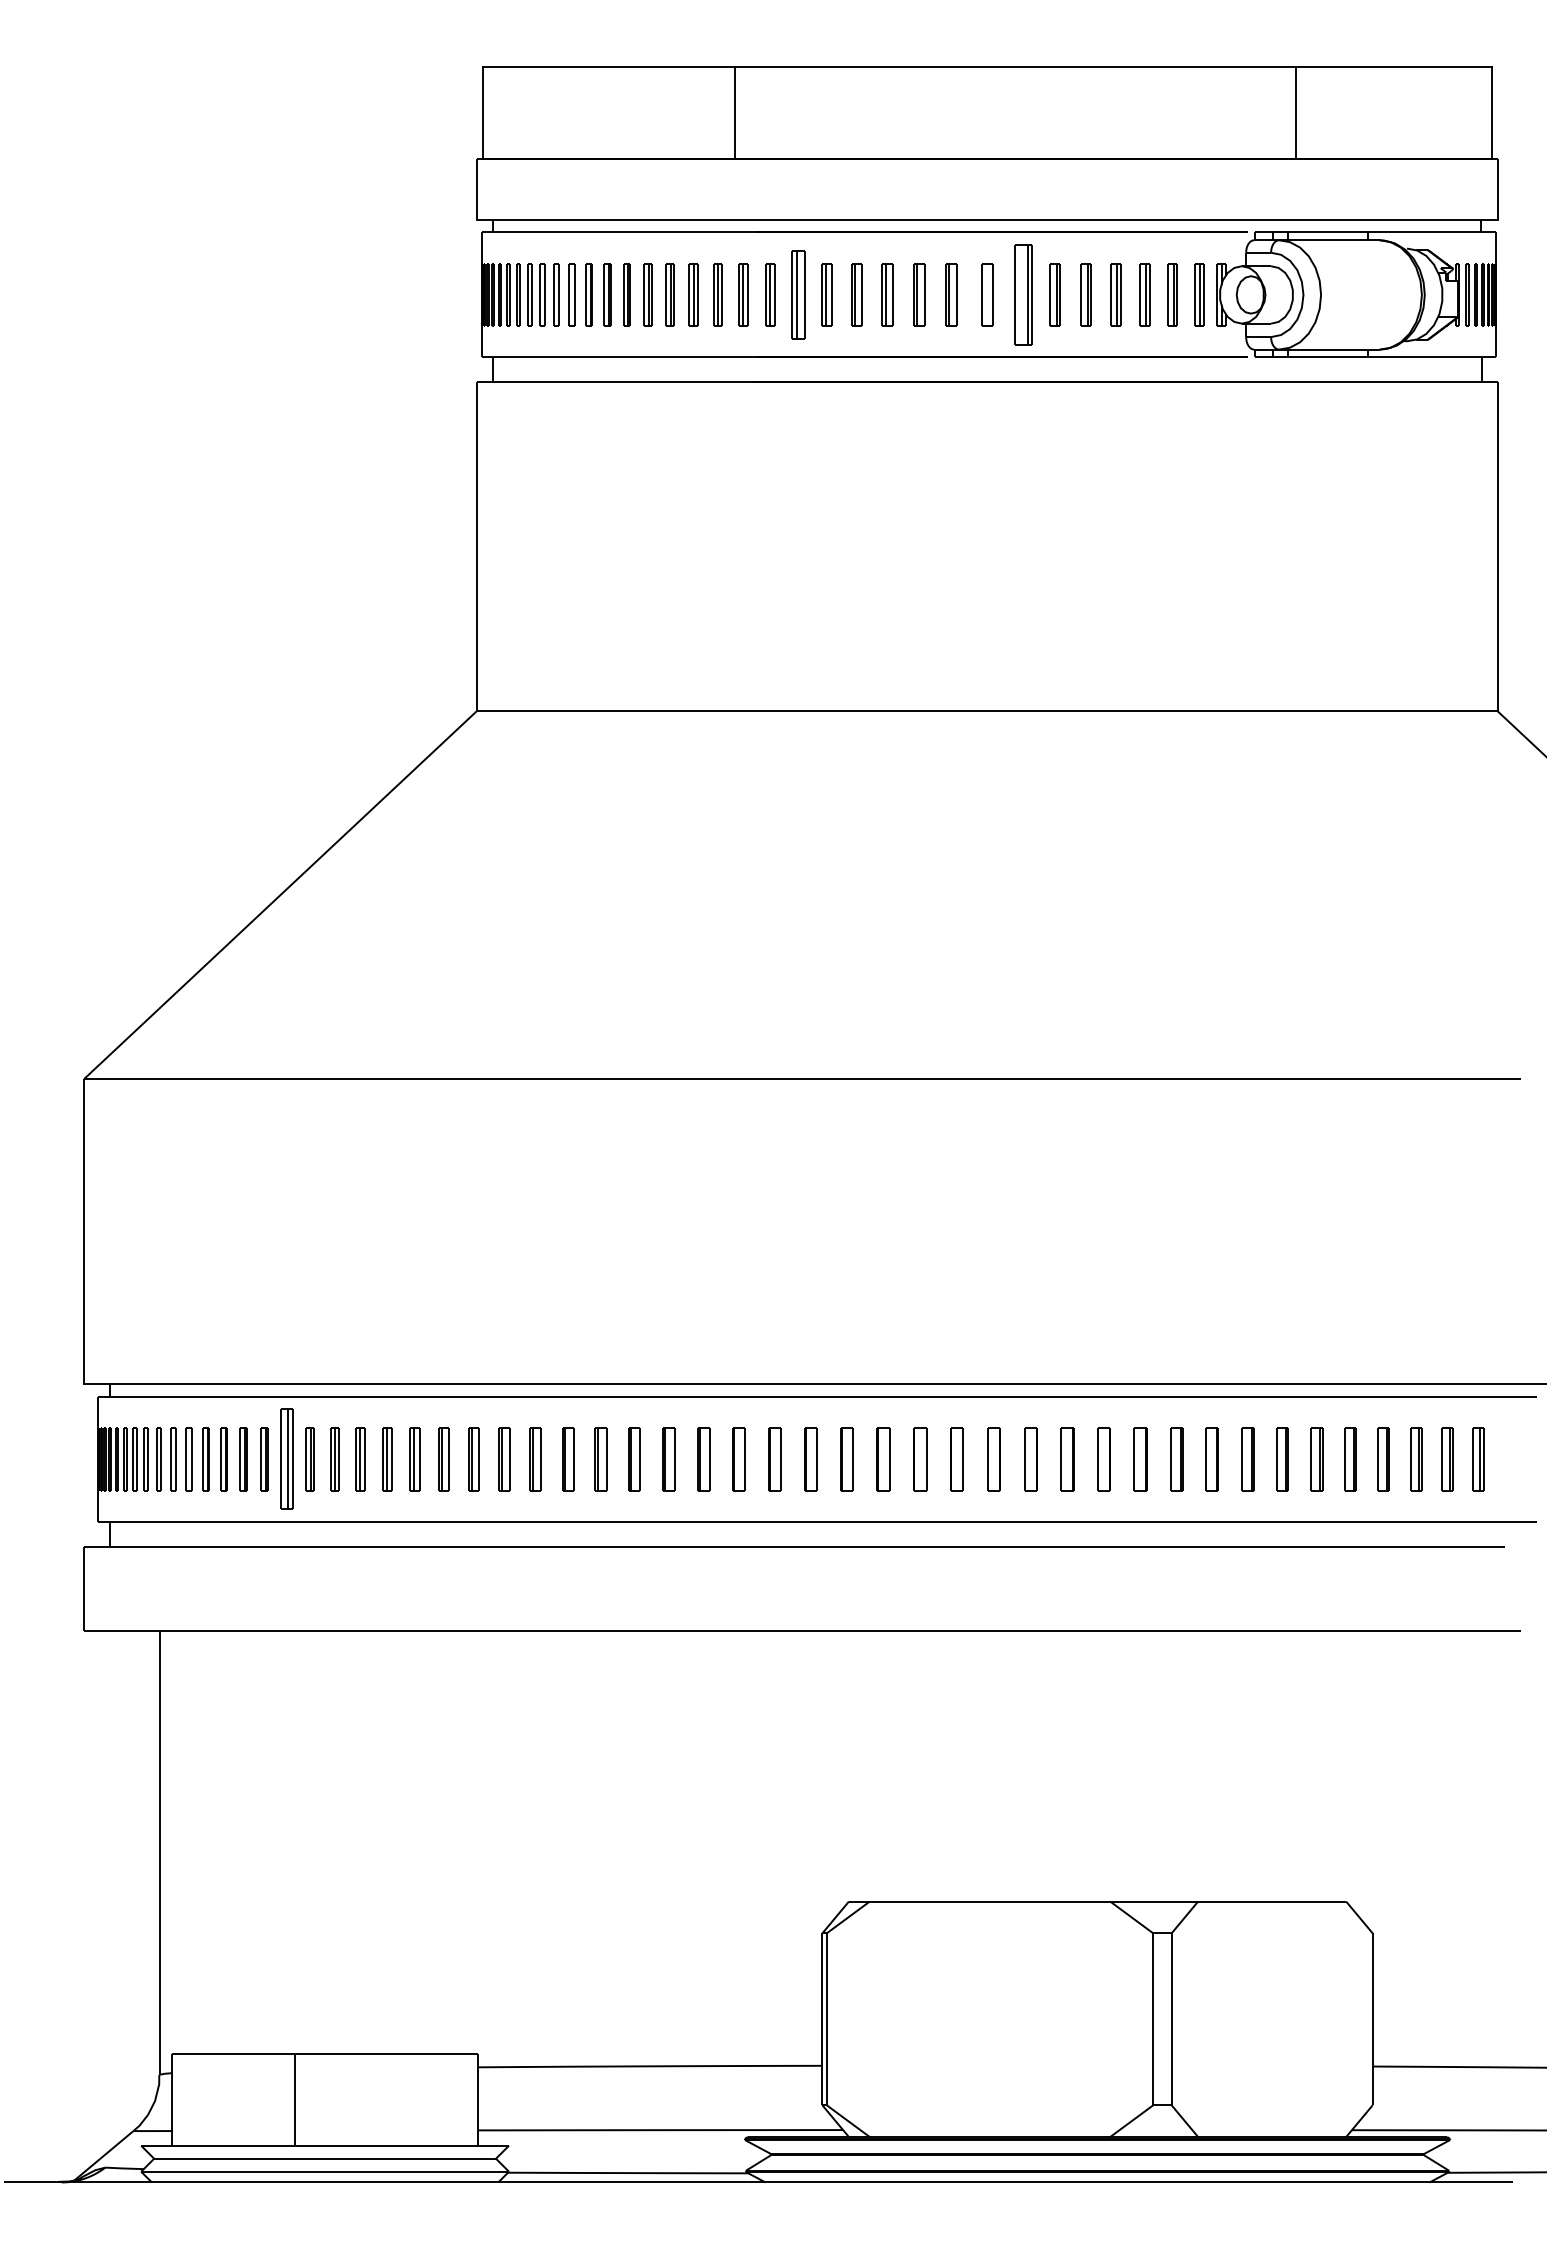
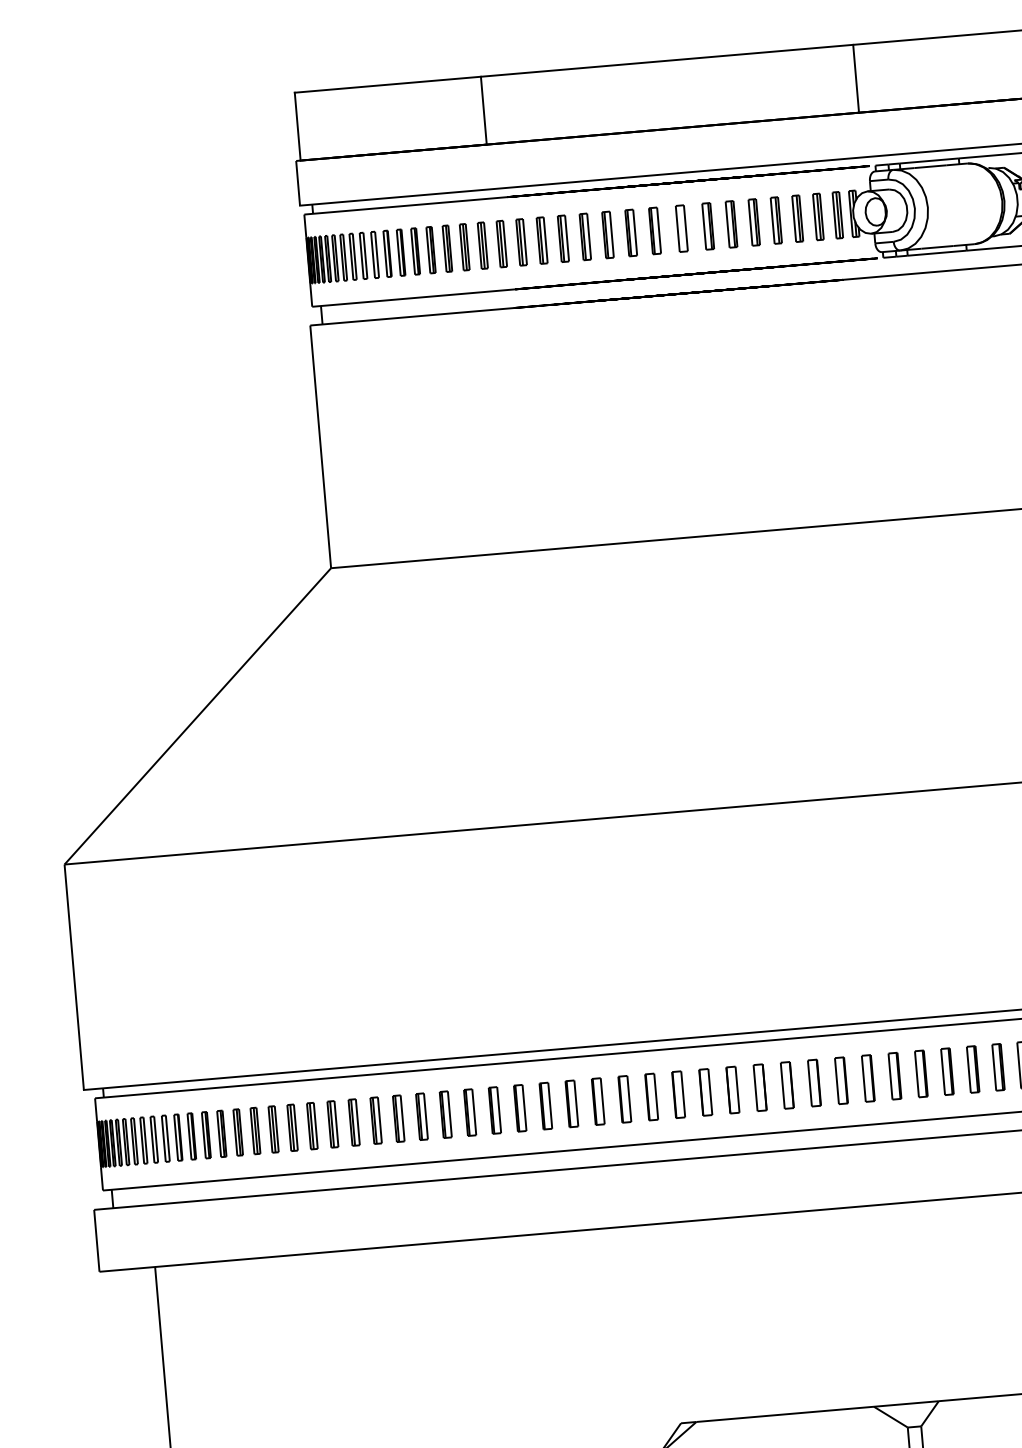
line: (1296, 113) -> (856, 78), moved
part: (798, 294) -> (542, 240), size x0.71
part: (1023, 294) -> (708, 226), size x0.62
part: (286, 1459) -> (237, 1132), size x0.62

